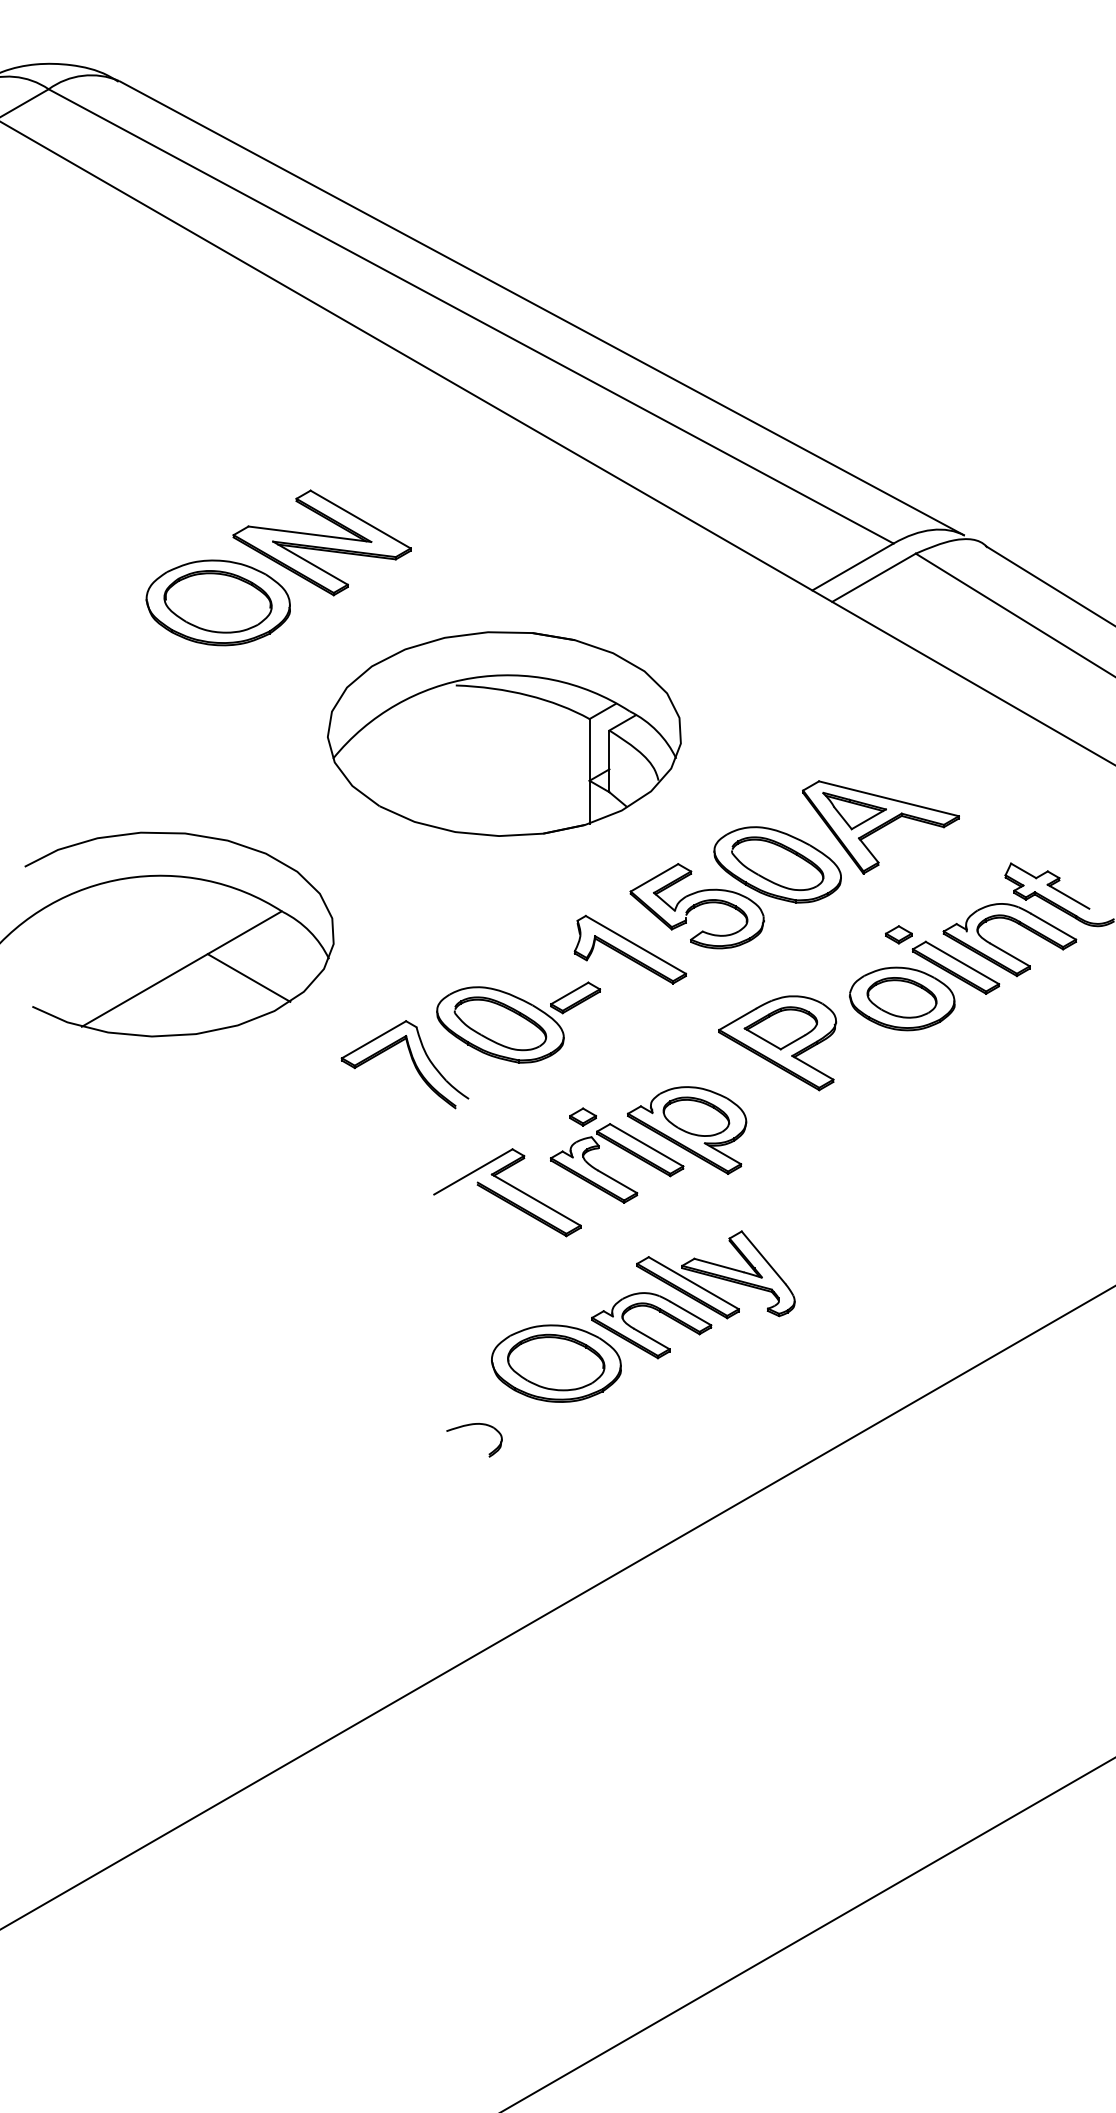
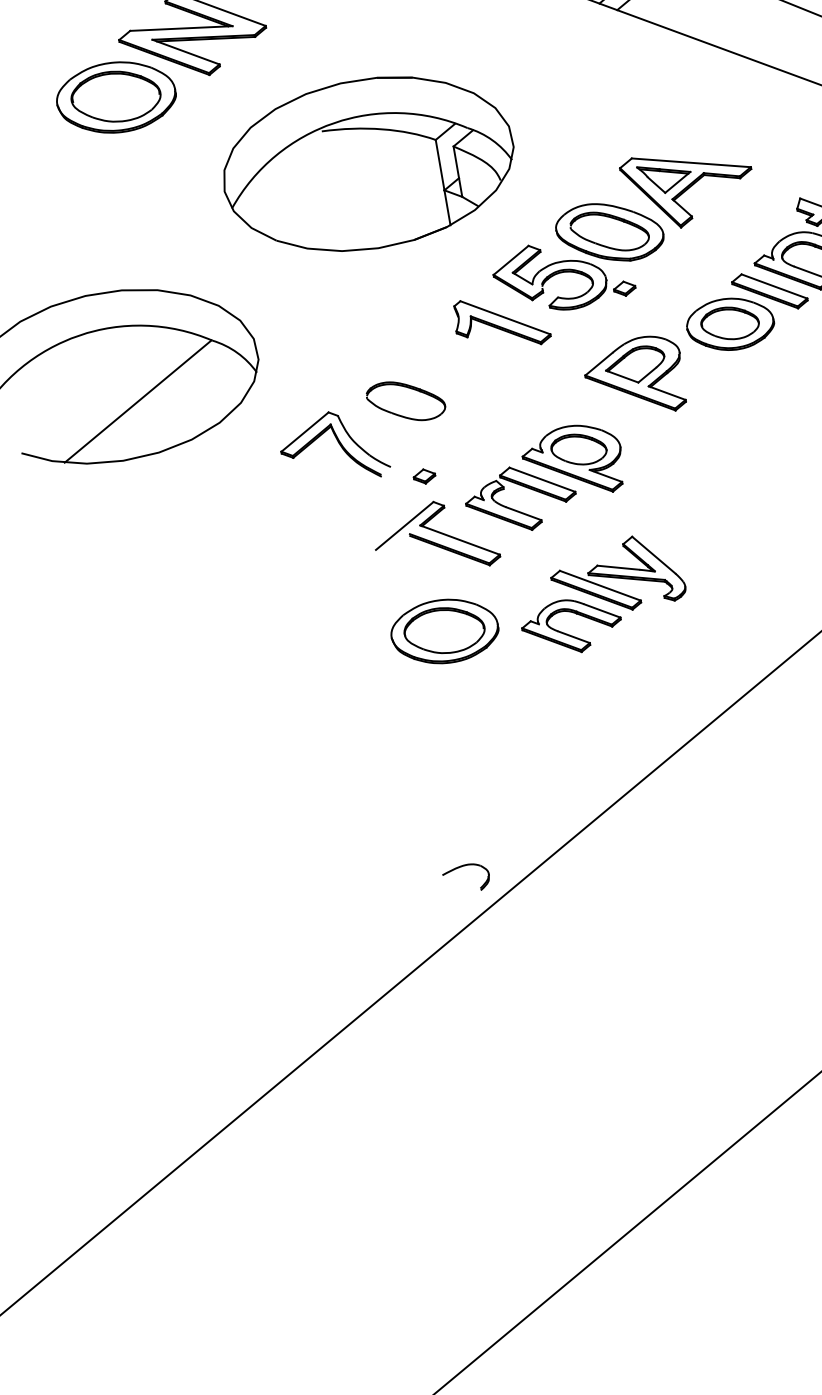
part: (898, 934) -> (624, 288), moved
line: (248, 977) -> (193, 398), removed
part: (518, 1022) -> (420, 397), removed
part: (582, 1116) -> (423, 476), moved
part: (556, 1363) -> (444, 631), moved
part: (472, 1425) -> (462, 866), moved

